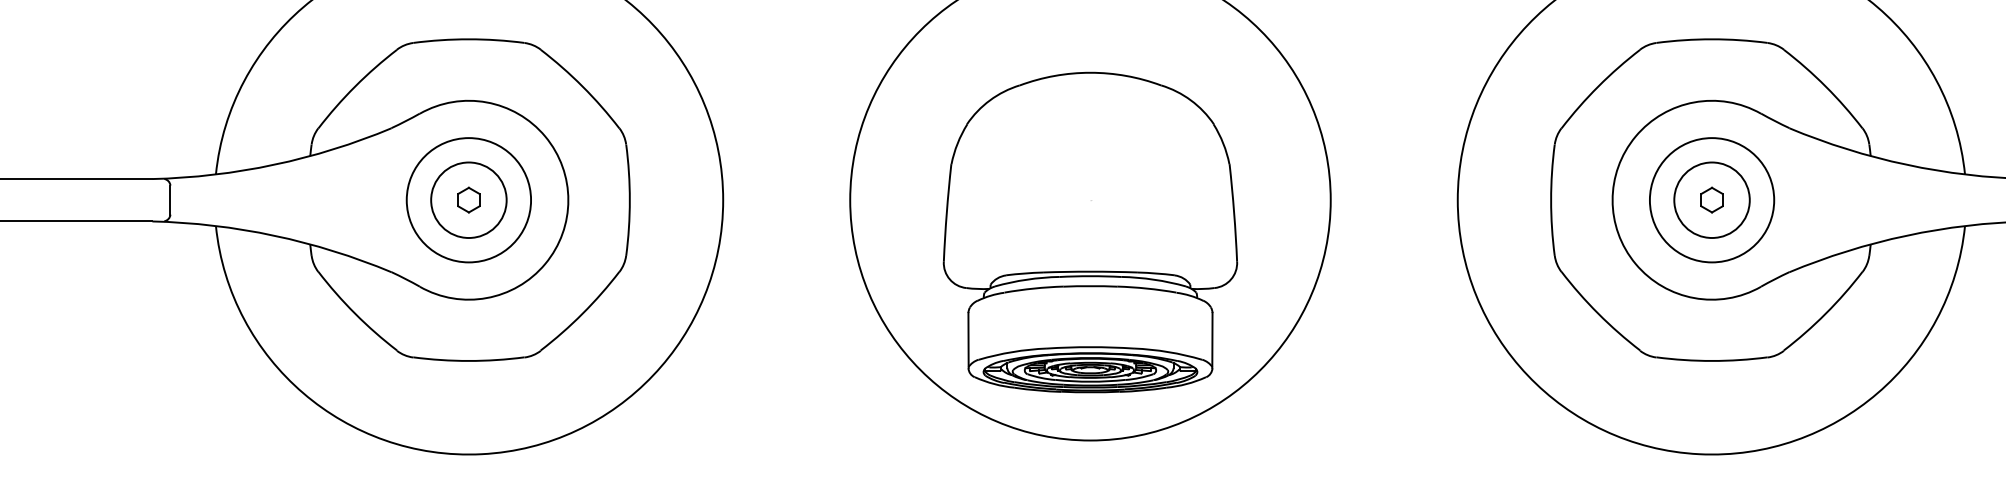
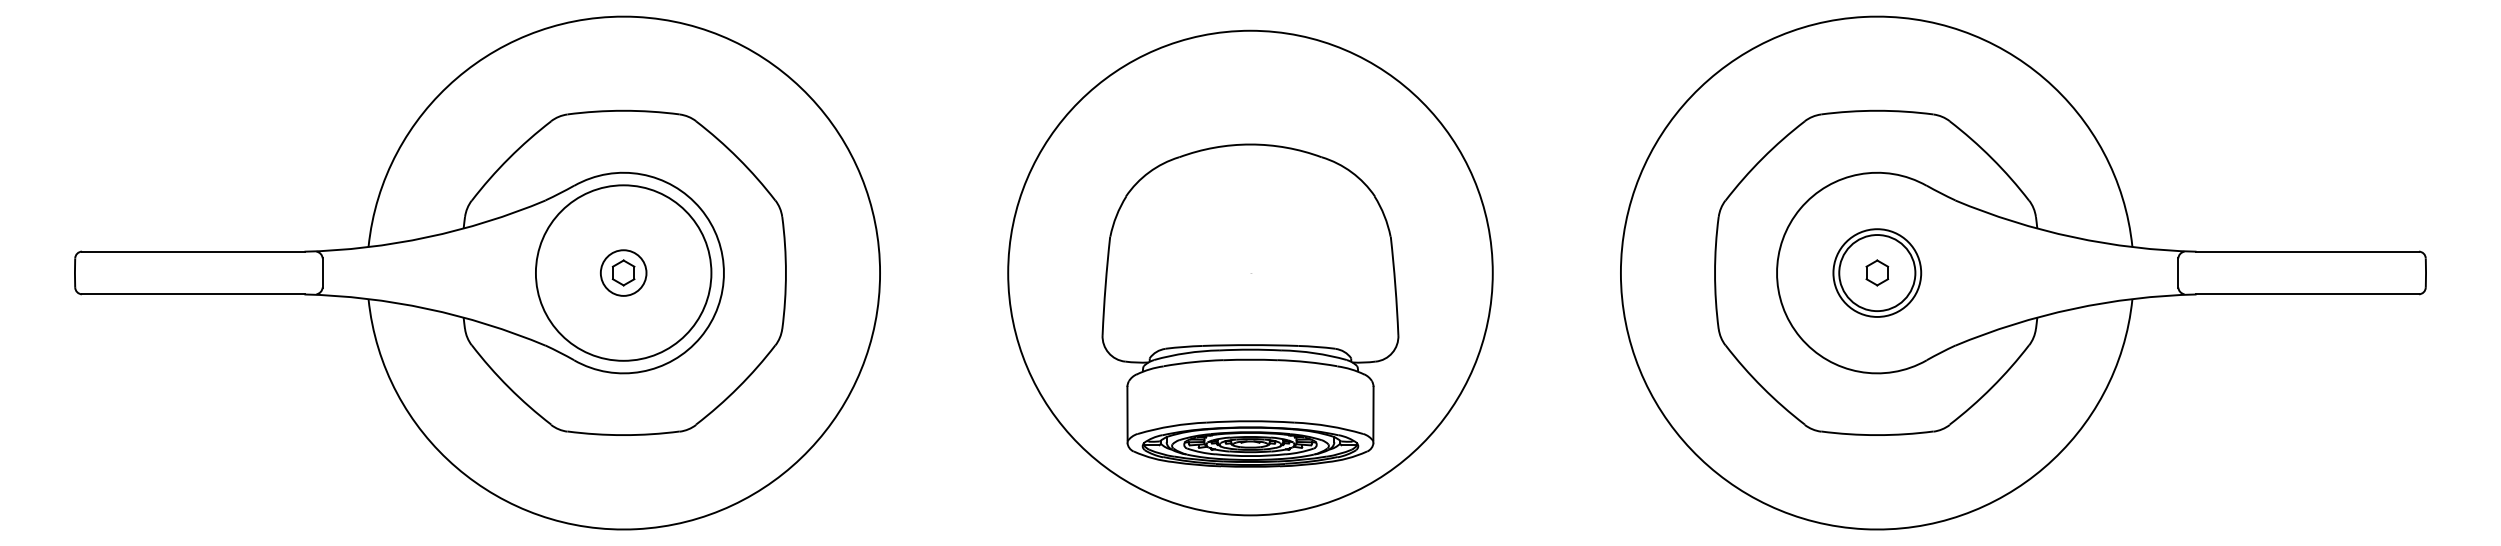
circle: (468, 199) -> (623, 272), size x1.4
circle: (1712, 199) -> (1877, 272), size x0.7
circle: (468, 200) -> (623, 273), size x0.6

